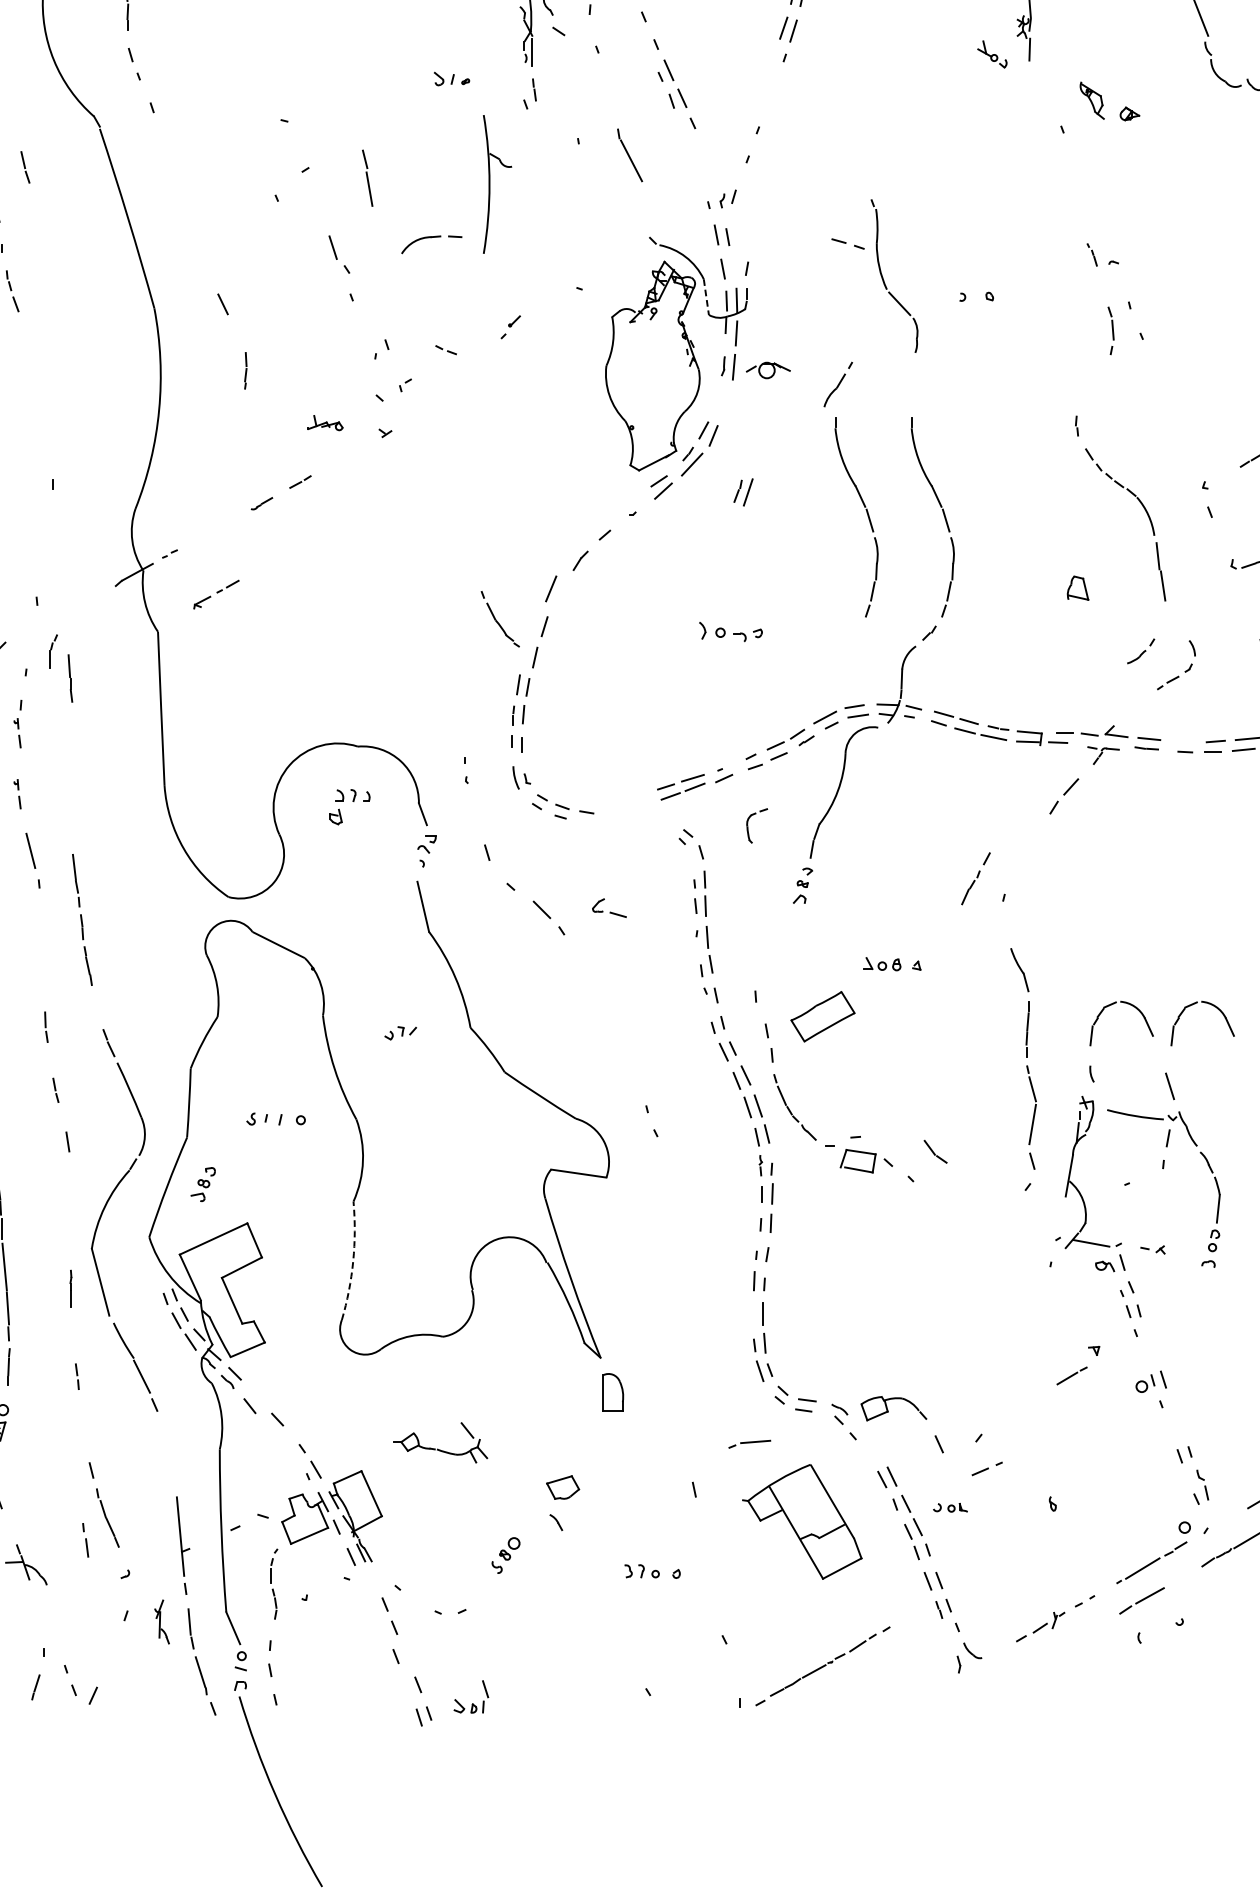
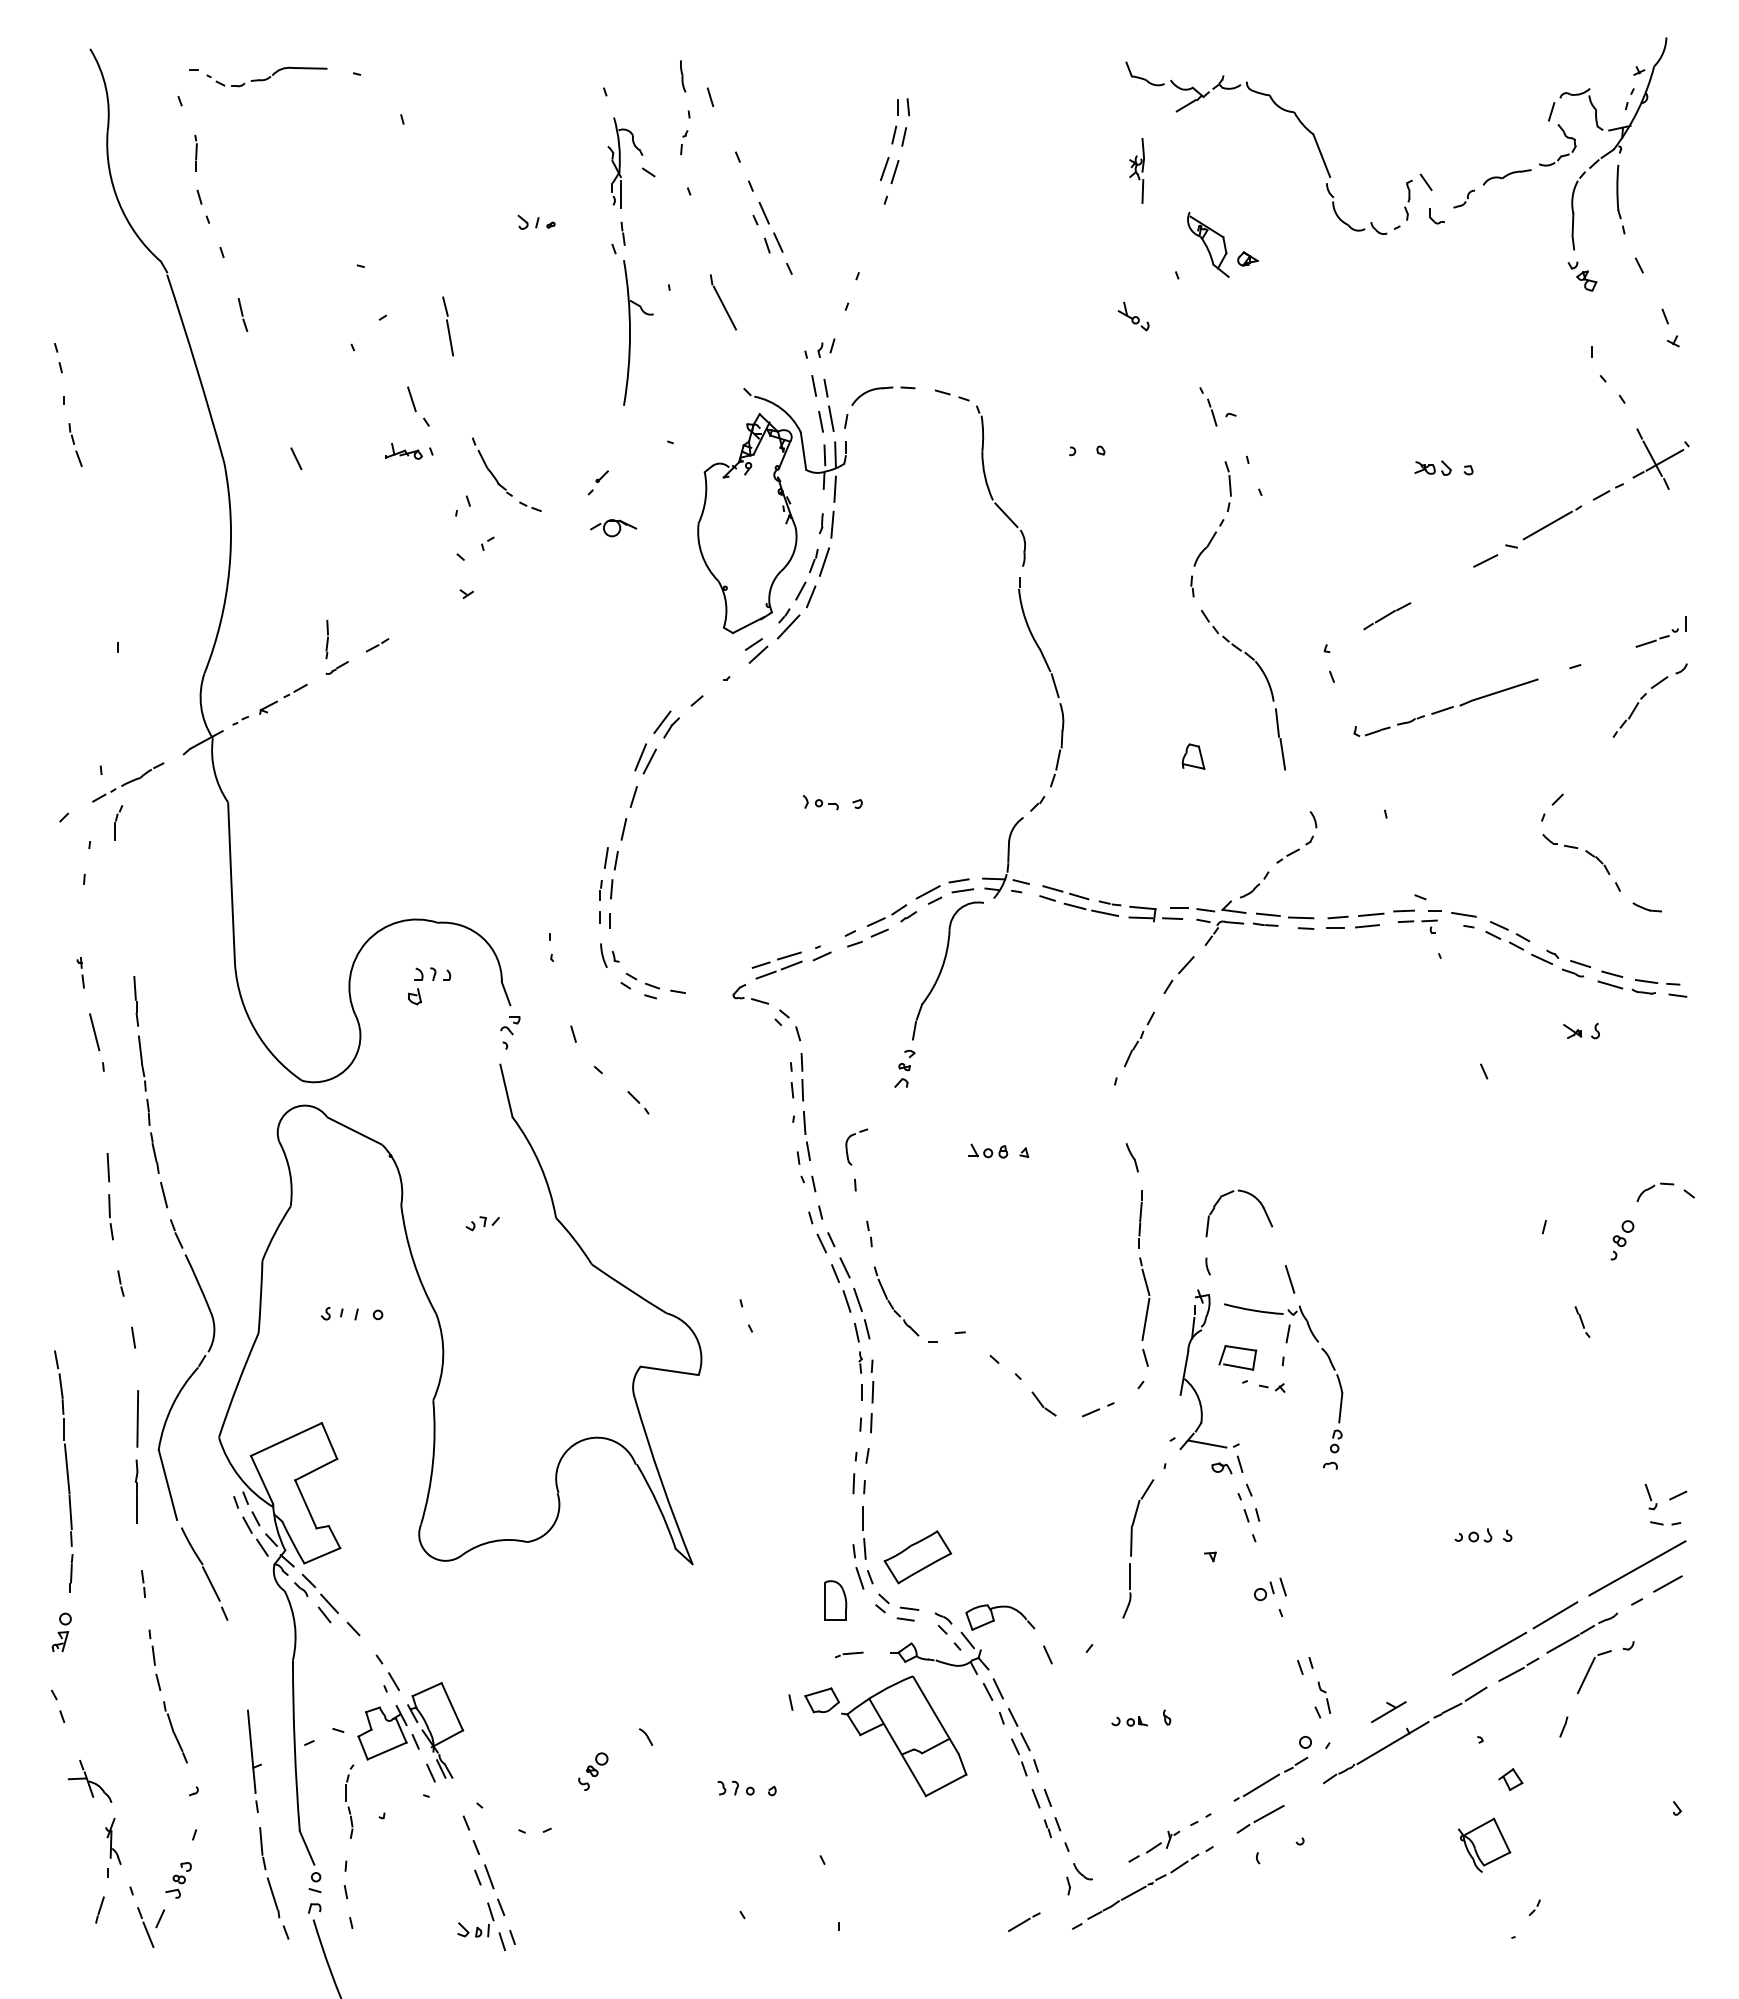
part: (992, 54) -> (1133, 316), moved
part: (1092, 100) -> (1208, 244), size x1.67
line: (24, 166) -> (242, 314), moved
part: (490, 184) -> (630, 332), moved
part: (431, 244) -> (883, 395), moved
part: (1092, 254) -> (1208, 406), size x1.67
line: (733, 265) -> (831, 418), added
part: (883, 277) -> (989, 487), moved
line: (706, 297) -> (803, 451), dashed -> solid
line: (245, 370) -> (326, 639), moved
part: (768, 370) -> (613, 528), moved
part: (837, 384) -> (1208, 542), moved
part: (325, 423) -> (403, 451), moved
part: (743, 491) -> (819, 561), moved
part: (866, 512) -> (971, 677), removed
line: (571, 554) -> (662, 721), added
line: (559, 592) -> (649, 761), added
part: (216, 594) -> (283, 699), moved
part: (63, 612) -> (128, 782), added
part: (500, 618) -> (492, 466), moved
part: (722, 631) -> (820, 802), size x0.71
part: (1140, 650) -> (1254, 884), moved
line: (70, 678) -> (136, 1001), moved
part: (17, 732) -> (80, 908), removed
line: (1179, 741) -> (1300, 917), added
part: (1103, 754) -> (1220, 931), size x1.43
part: (748, 825) -> (847, 1146), moved
part: (976, 878) -> (1139, 1039), moved
part: (609, 908) -> (750, 994), moved
part: (549, 917) -> (638, 1102), size x0.62
part: (1018, 970) -> (1131, 1157), size x0.62
line: (44, 979) -> (108, 1167), added
line: (97, 1005) -> (164, 1194), added
part: (1211, 1005) -> (1333, 1194), removed
part: (822, 1016) -> (917, 1557), moved
part: (45, 1027) -> (110, 1217), size x1.43
part: (769, 1042) -> (869, 1233), size x0.62
part: (935, 1151) -> (1043, 1403), moved
part: (856, 1168) -> (1236, 1365), moved
part: (203, 1184) -> (178, 1880), moved
line: (71, 1218) -> (137, 1418), added
part: (1153, 1249) -> (1272, 1387), moved
arc: (352, 1260) -> (432, 1462), dashed -> solid
part: (70, 1288) -> (136, 1491), size x1.67
part: (1025, 1342) -> (1138, 1548), added
line: (1072, 1375) -> (1024, 1921), moved
part: (612, 1392) -> (835, 1600), moved
line: (254, 1395) -> (329, 1603), added
part: (750, 1443) -> (849, 1654), size x0.62
part: (438, 1448) -> (937, 1659), moved
part: (987, 1468) -> (1098, 1409), moved
part: (562, 1487) -> (821, 1700), moved
part: (950, 1507) -> (1129, 1721), moved
part: (84, 1540) -> (151, 1647), moved
part: (162, 1621) -> (113, 1840), moved
line: (407, 1655) -> (489, 1876), added
part: (822, 1665) -> (1142, 1887), moved
part: (472, 1703) -> (477, 1926), moved
line: (82, 1710) -> (148, 1934), added

